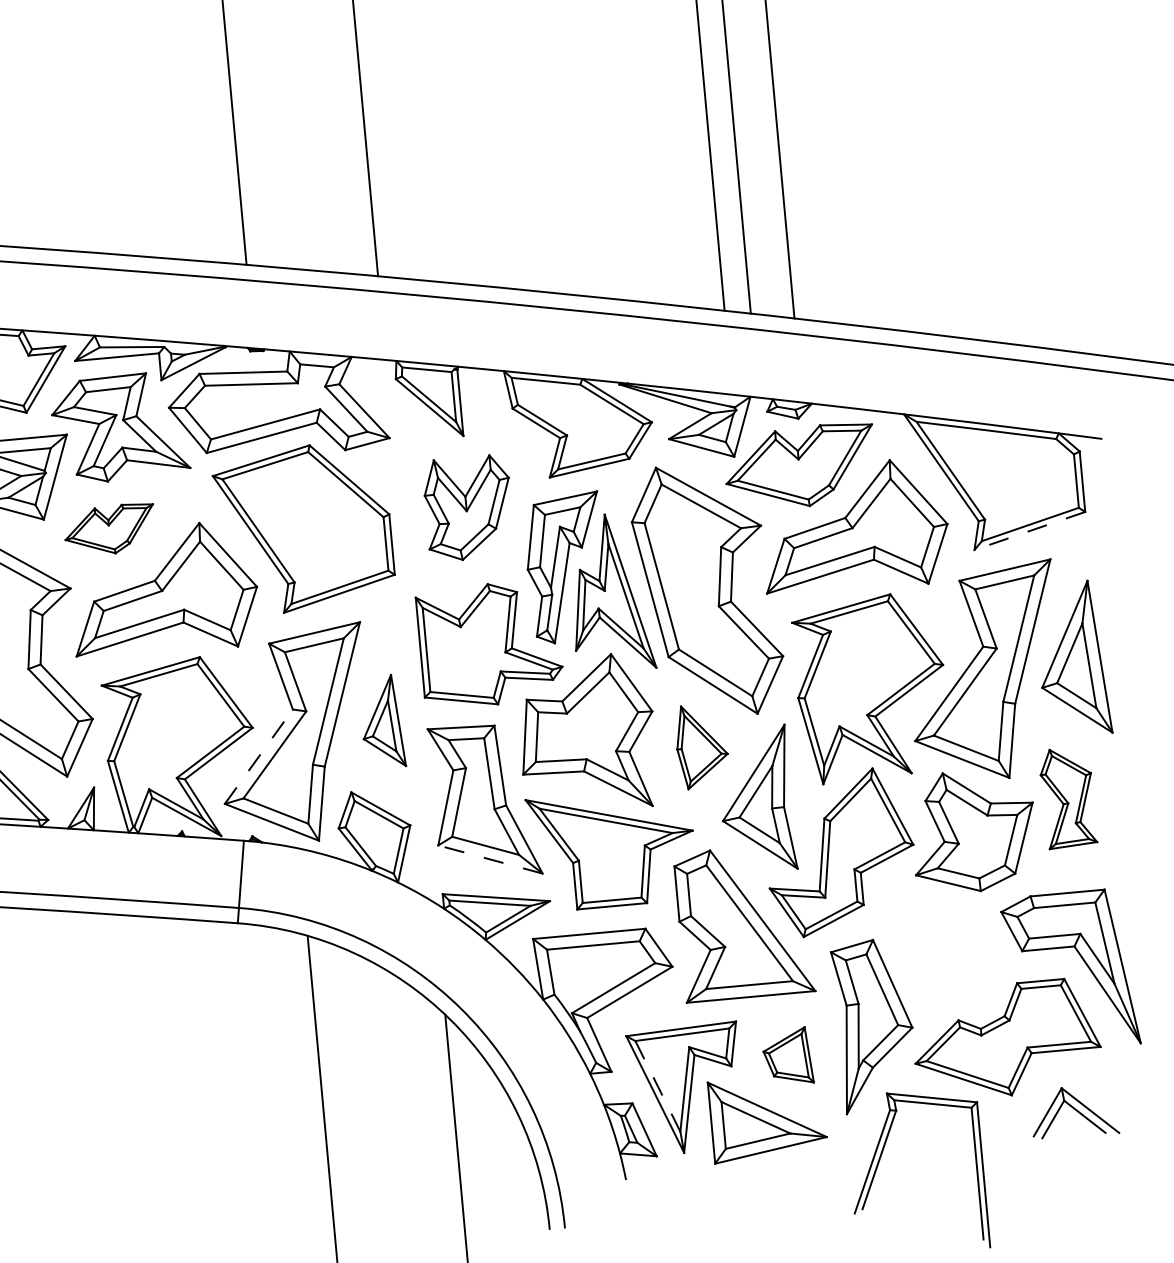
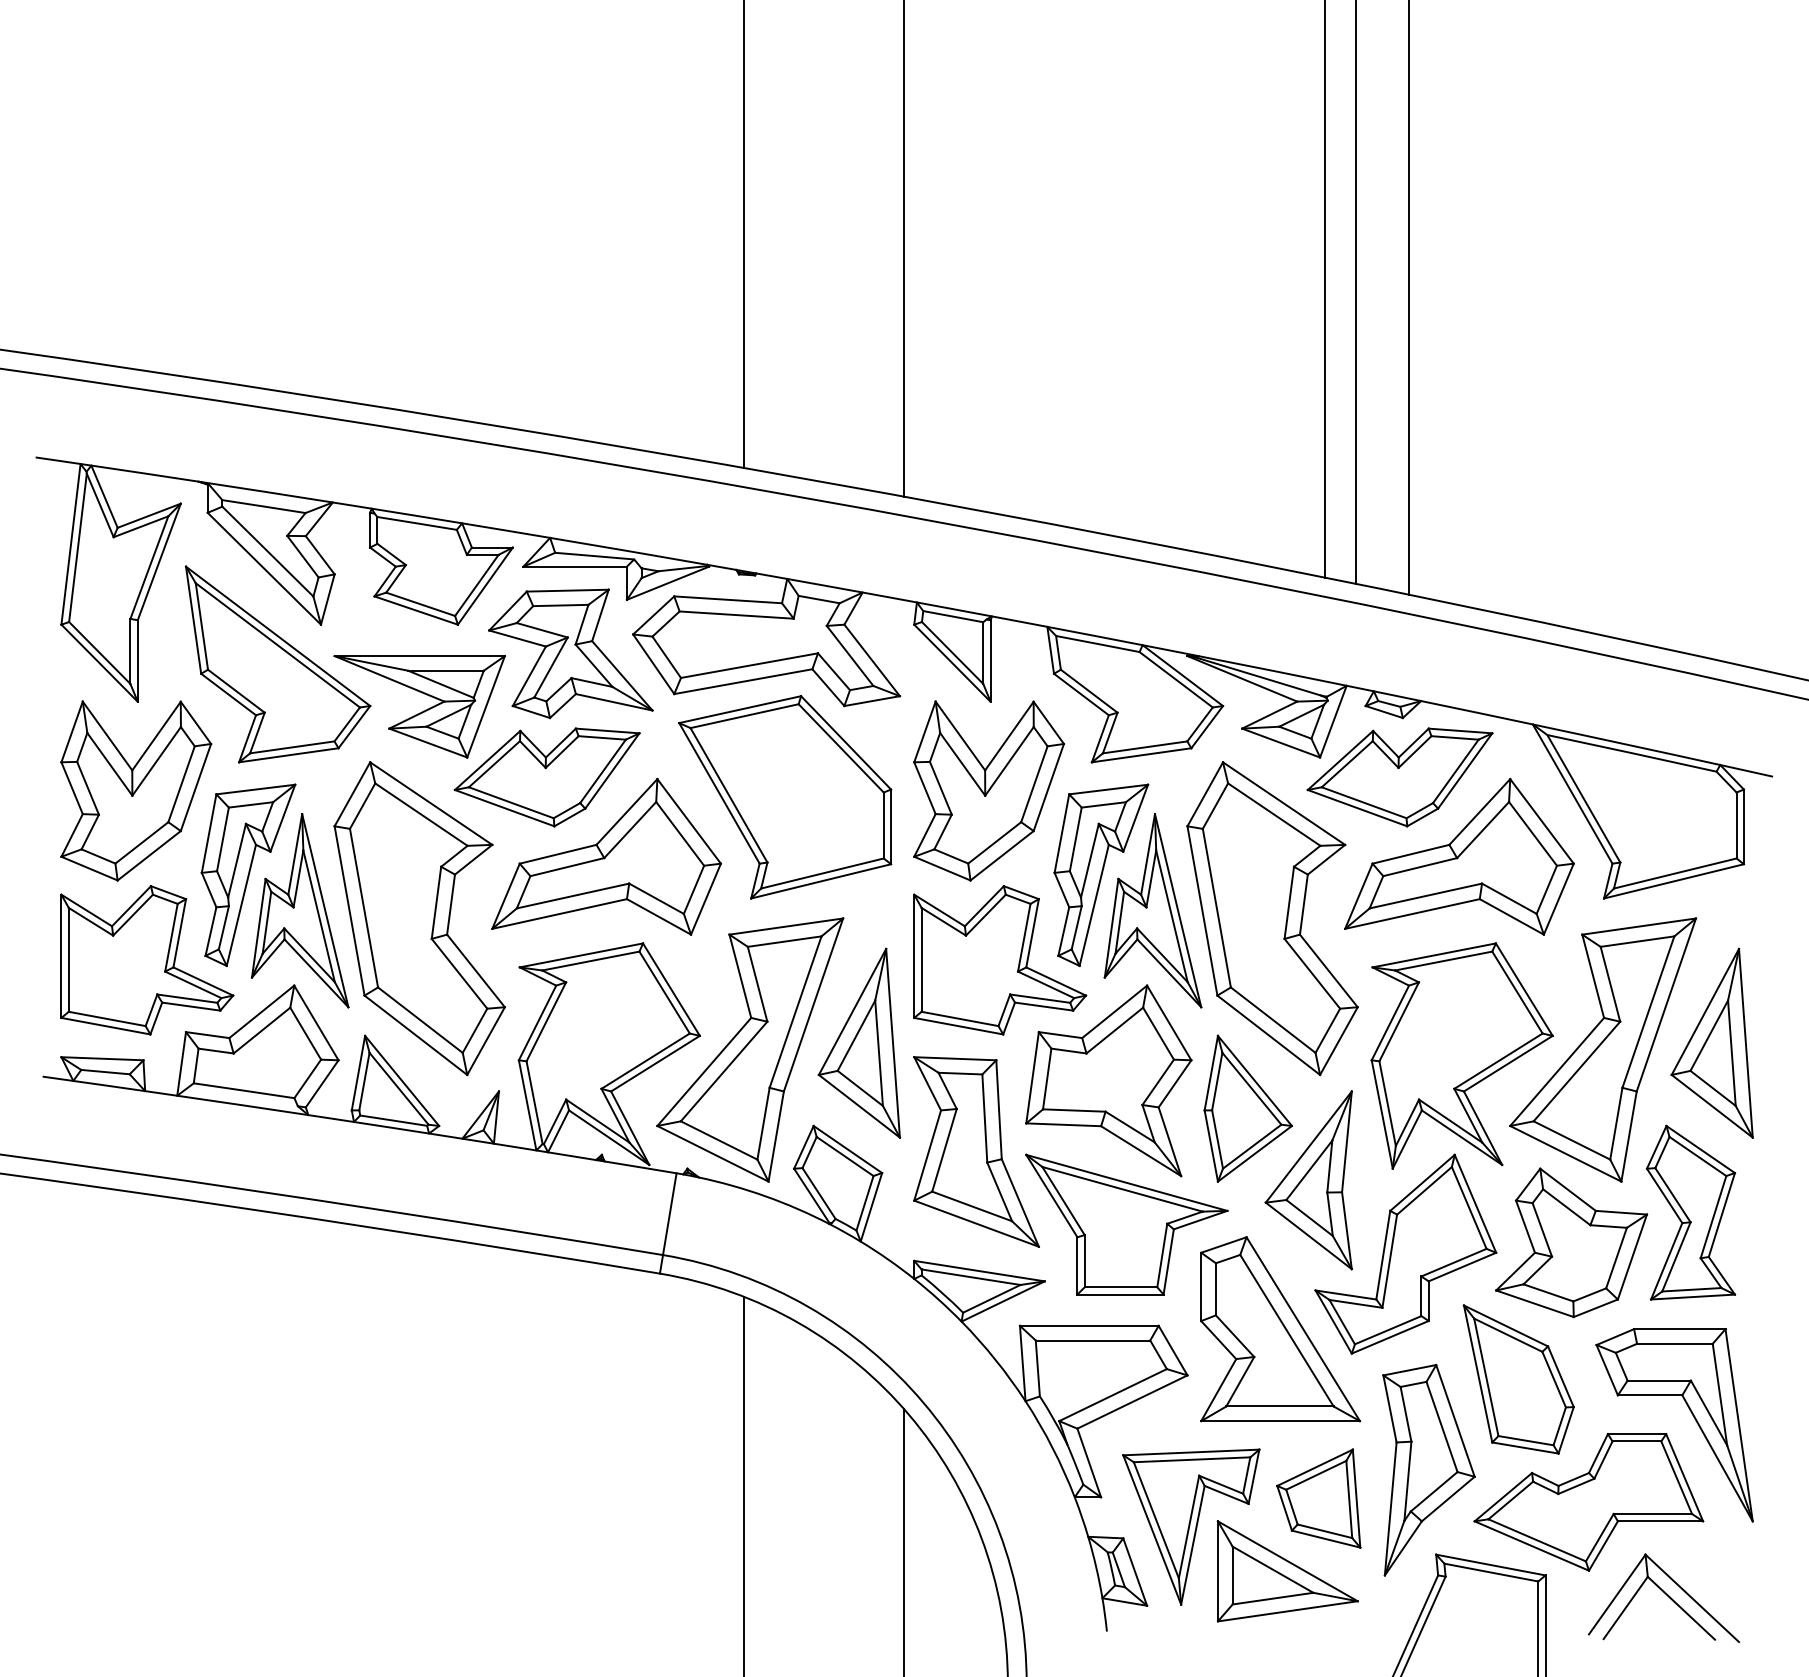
part: (468, 507) -> (988, 790), size x1.43
part: (109, 529) -> (546, 777), size x1.67
line: (1029, 531) -> (1673, 881), dashed -> solid
part: (381, 721) -> (858, 1042), size x1.67
part: (702, 746) -> (1248, 1108), size x1.43
line: (259, 756) -> (704, 1071), dashed -> solid
part: (1067, 797) -> (1690, 1212), size x1.43
line: (490, 859) -> (976, 1223), dashed -> solid
part: (940, 945) -> (1518, 1379), added
part: (787, 1056) -> (1318, 1498), size x1.43
line: (658, 1086) -> (1156, 1520), dashed -> solid
part: (1074, 1111) -> (1663, 1597), size x1.43

